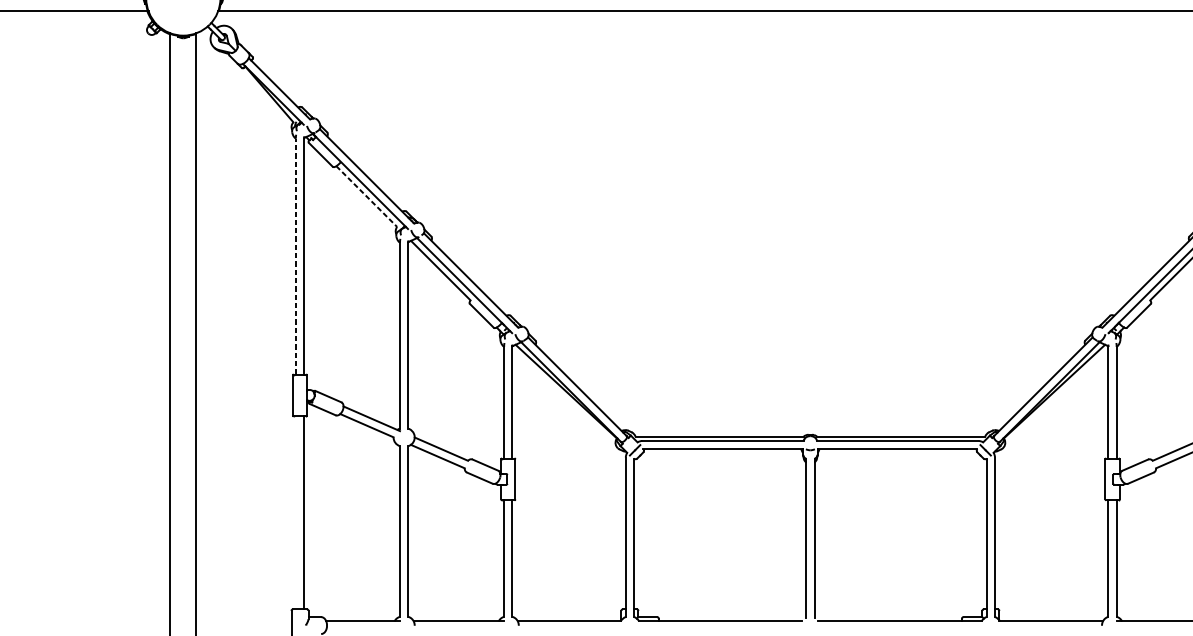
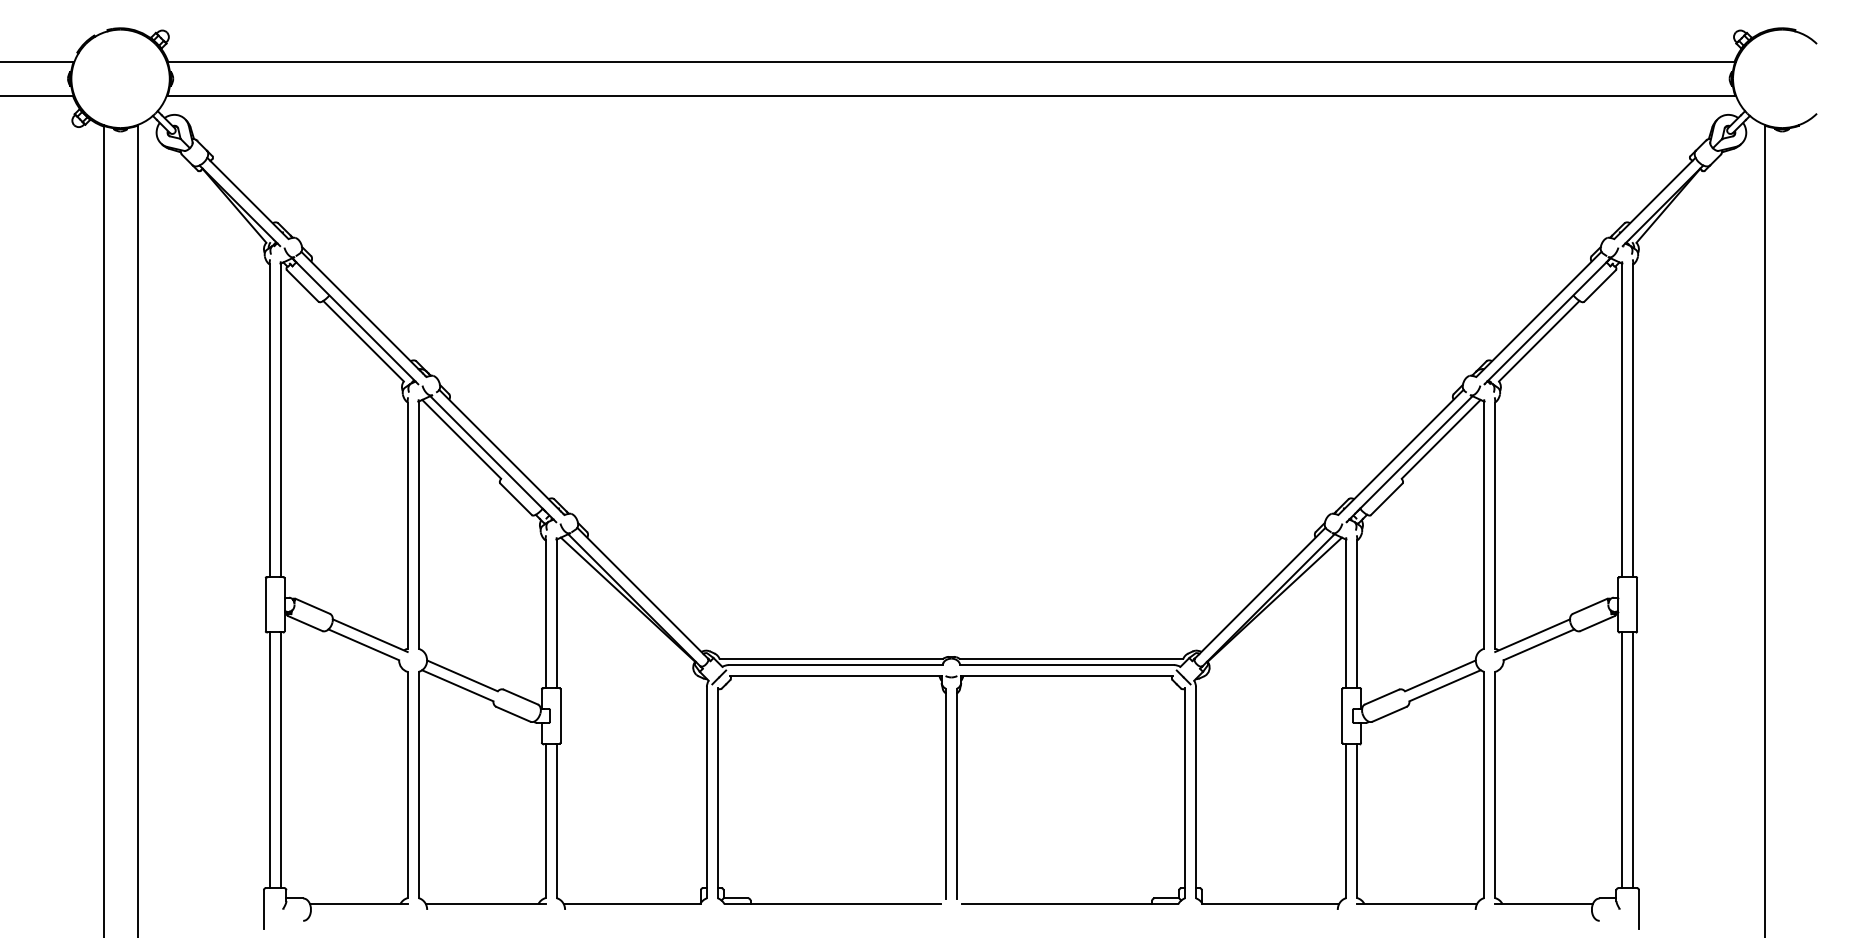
line: (366, 196) -> (363, 341), dashed -> solid
line: (295, 256) -> (269, 420), dashed -> solid
line: (295, 512) -> (269, 760), added

